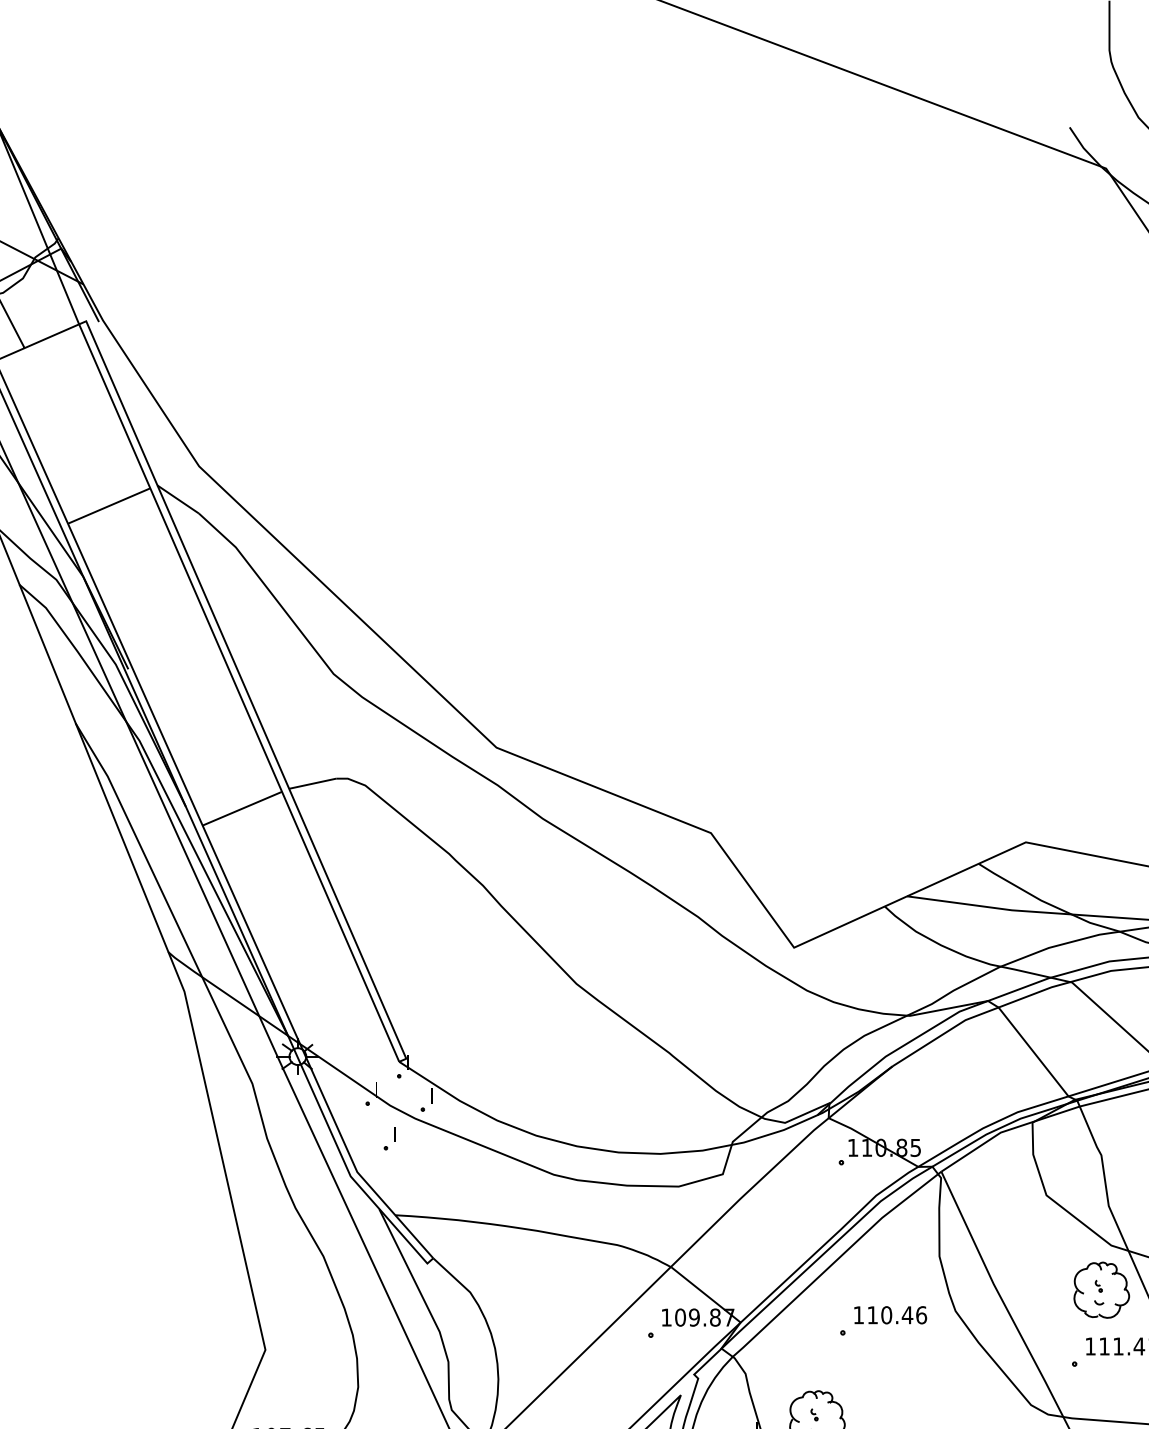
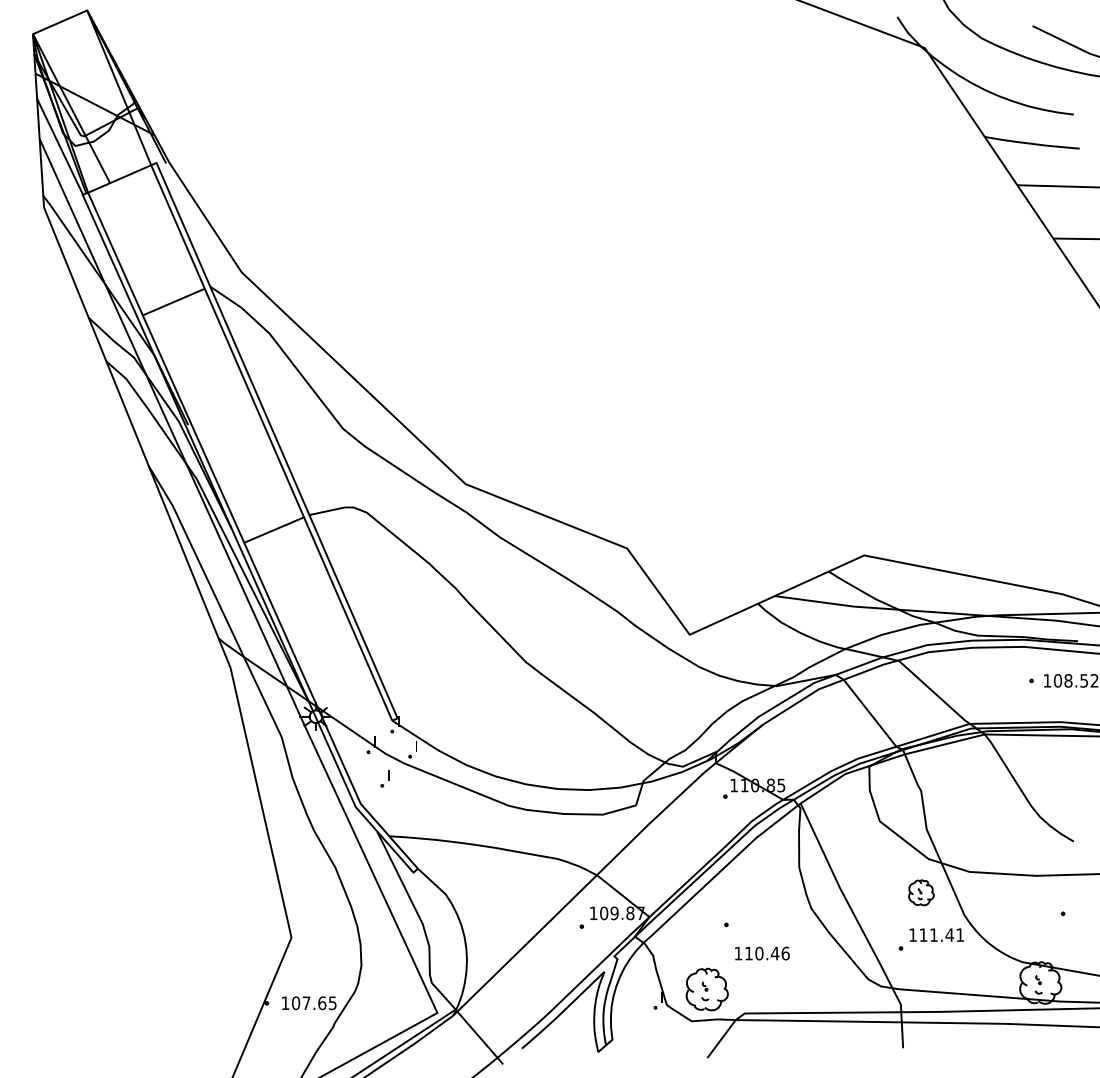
part: (1101, 1289) -> (921, 892), size x0.6
text: (890, 1315) -> (762, 953), moved

